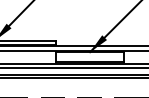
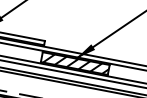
hatch: (90, 57) -> (75, 63), added

